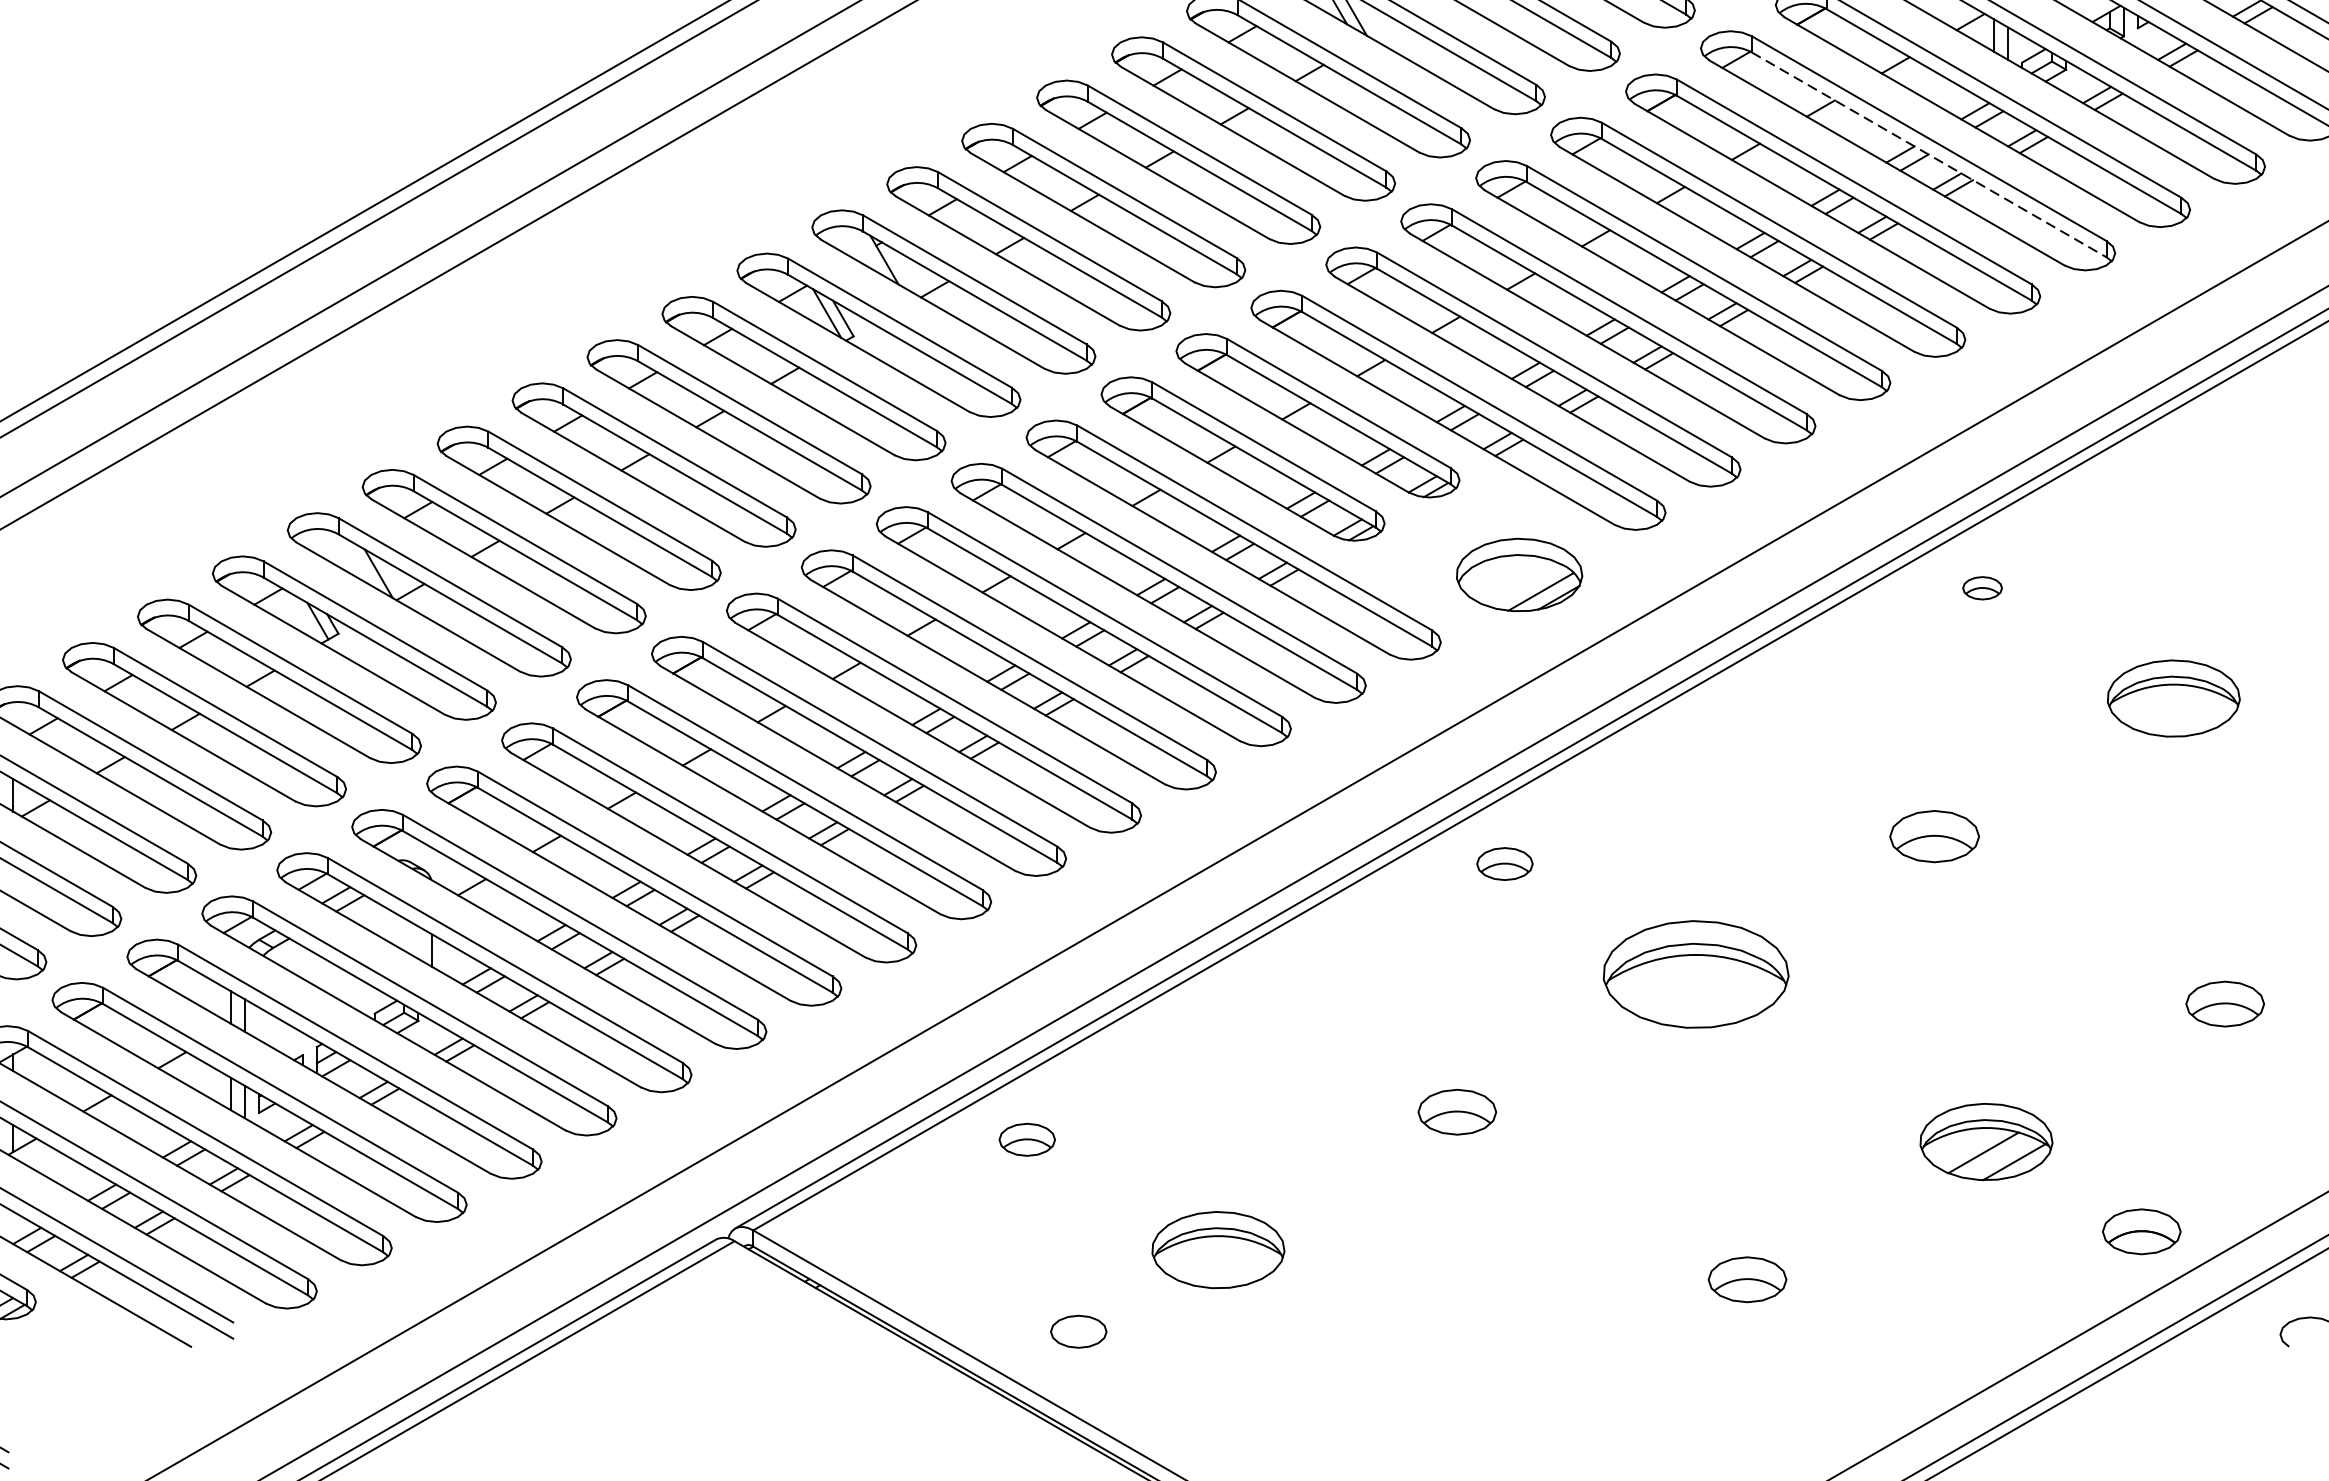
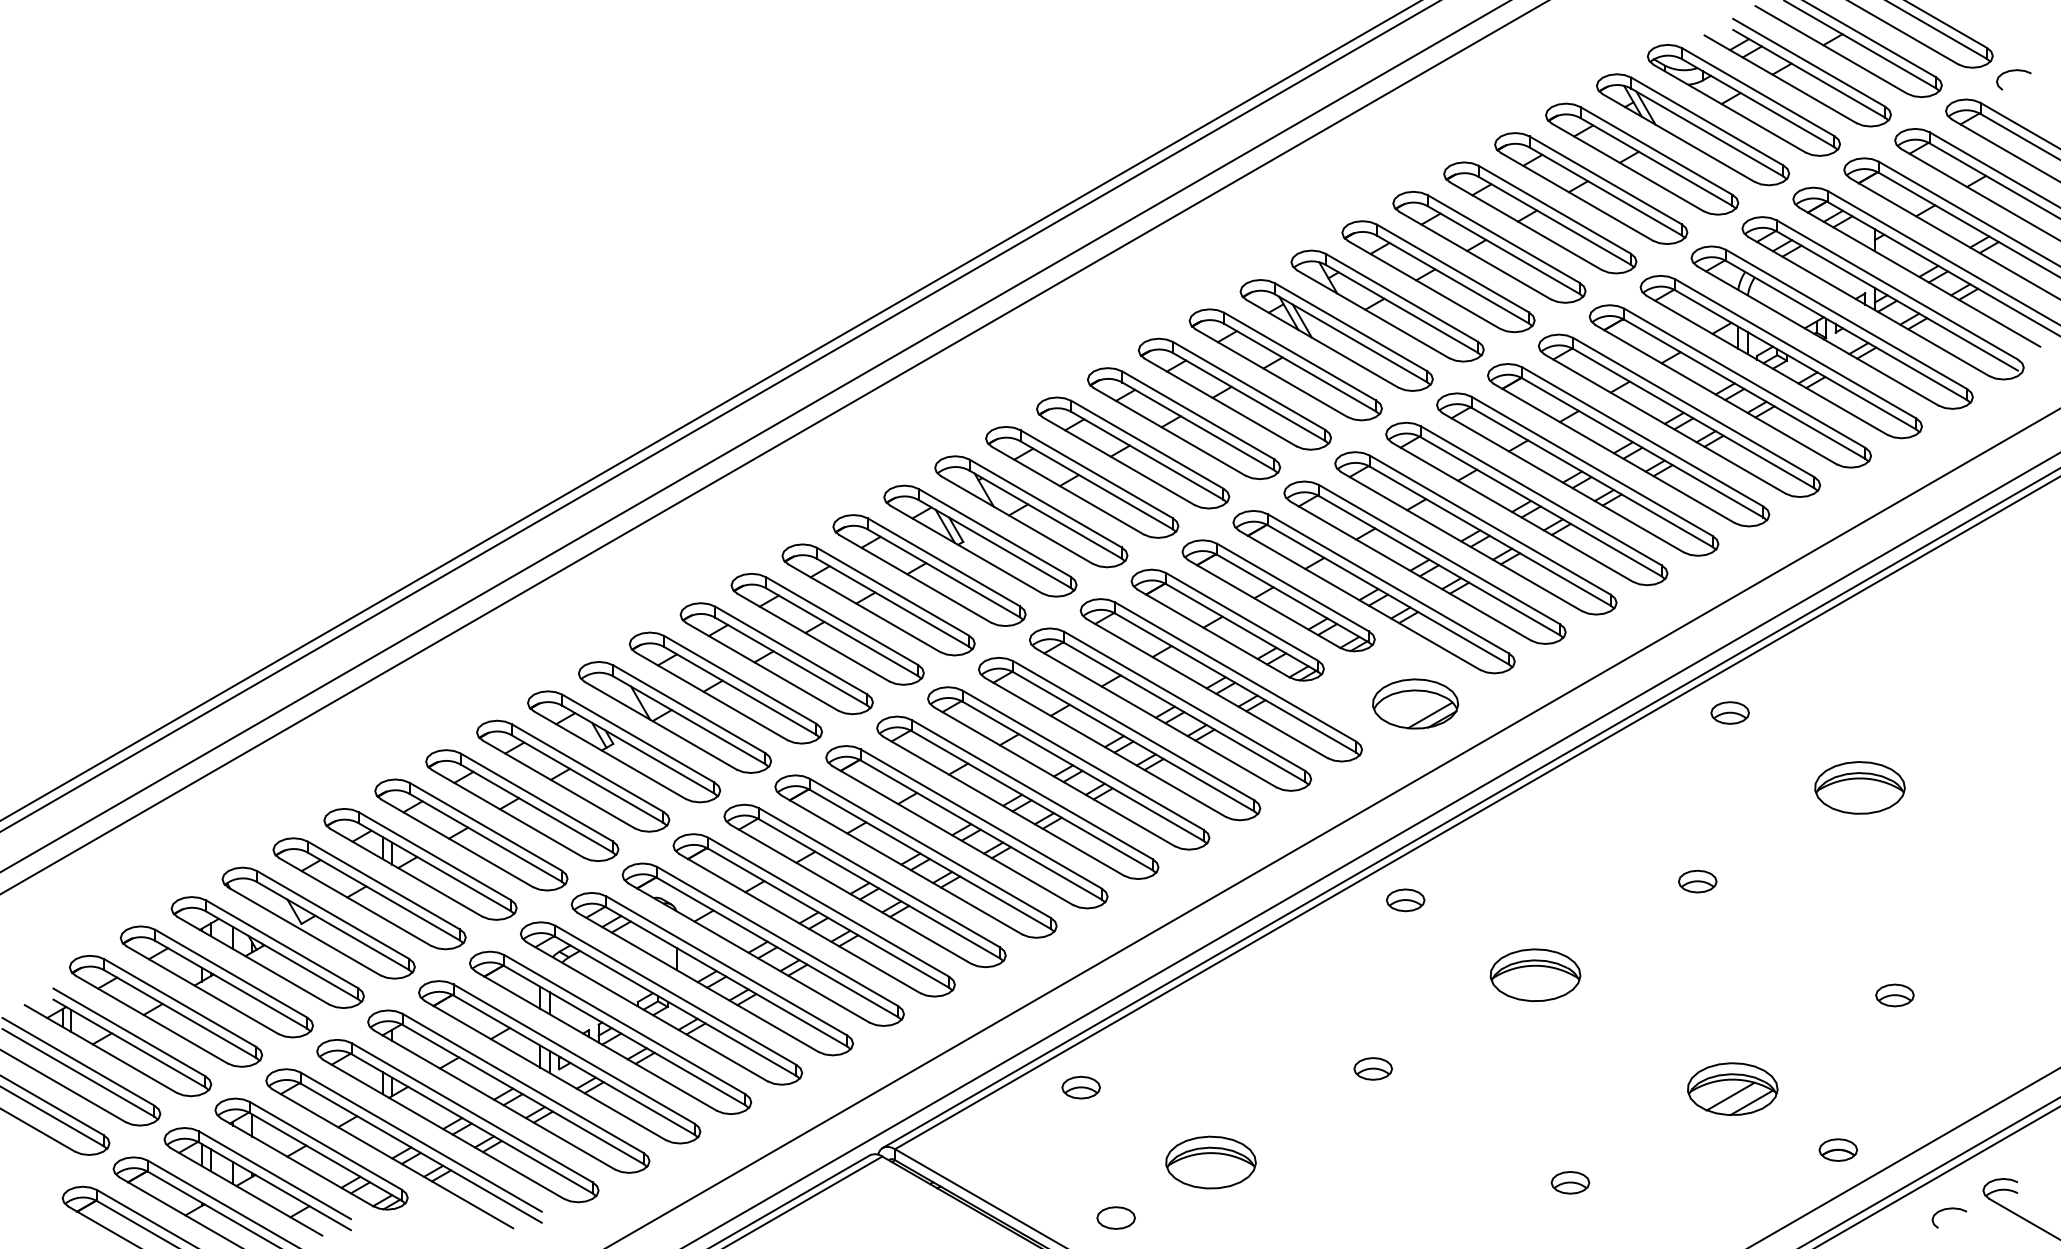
line: (1930, 154) -> (1694, 418), dashed -> solid
part: (1981, 587) -> (1729, 712), size x1.43
part: (1934, 836) -> (1697, 881), size x0.62
part: (1696, 973) -> (1535, 974), size x0.71
part: (2224, 1004) -> (1894, 995), size x0.71
part: (1456, 1111) -> (1372, 1068), size x0.71
part: (2142, 1230) -> (1838, 1149), size x0.71
part: (1747, 1279) -> (1570, 1182), size x0.71

